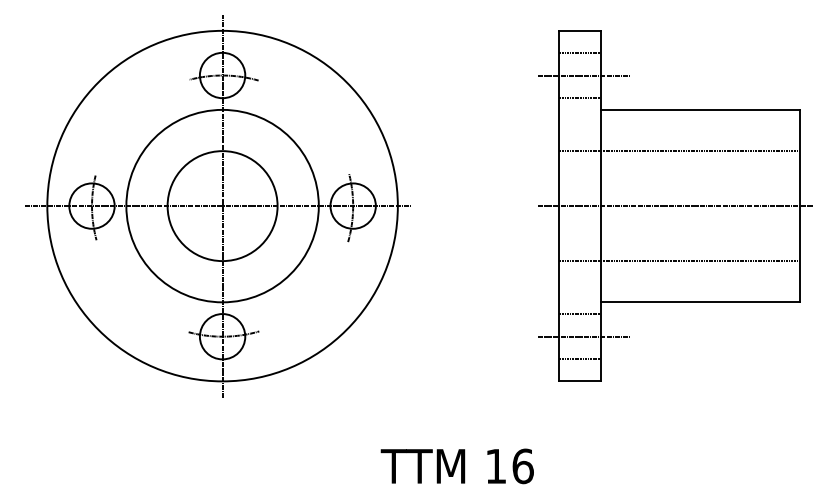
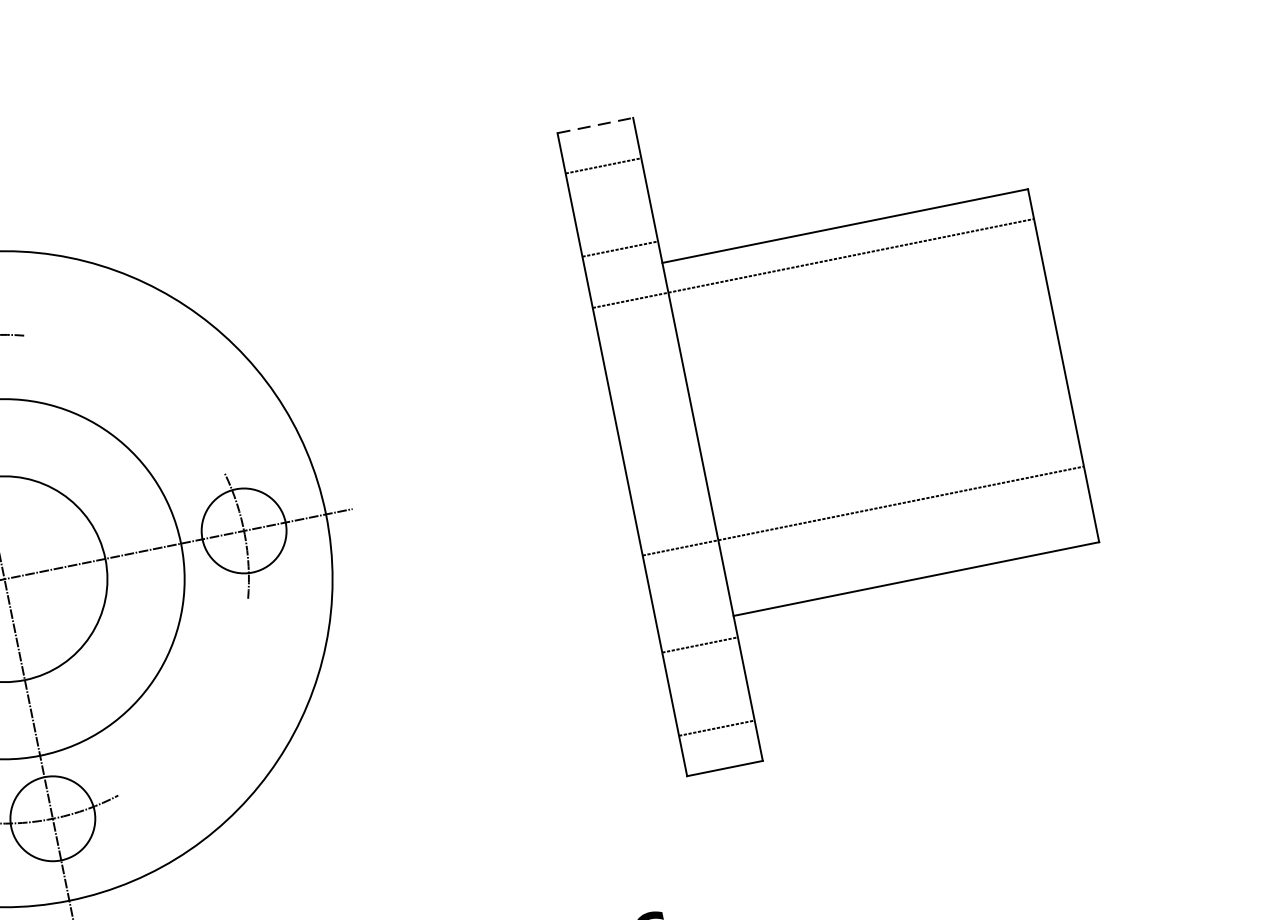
line: (580, 30) -> (596, 124), solid -> dashed
line: (583, 75) -> (618, 206), removed
line: (679, 151) -> (813, 264), moved
line: (674, 206) -> (833, 412), removed
line: (583, 336) -> (714, 684), removed

